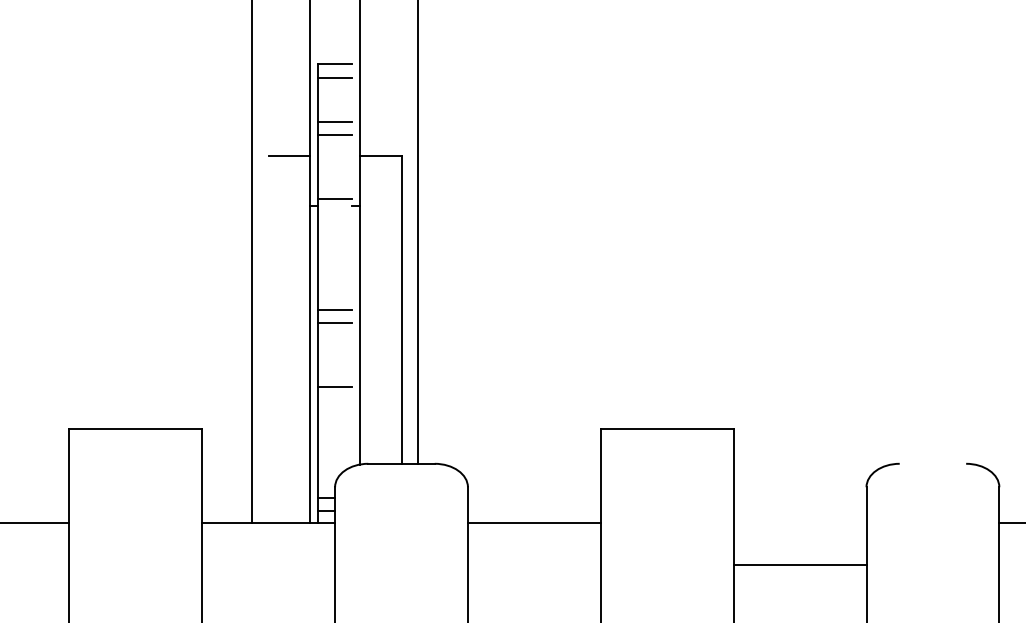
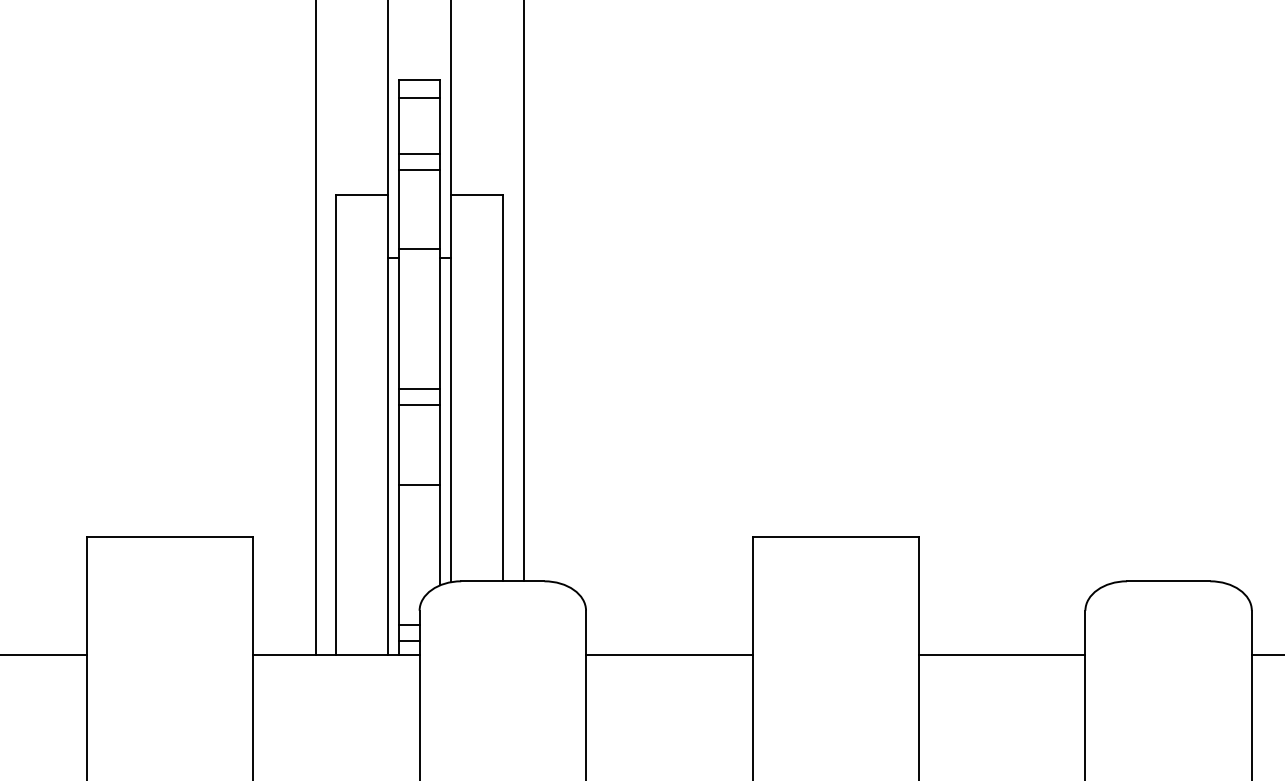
line: (351, 264) -> (440, 331), added
line: (268, 338) -> (336, 424), added
line: (932, 463) -> (1168, 580), added
line: (799, 564) -> (1001, 654), moved

